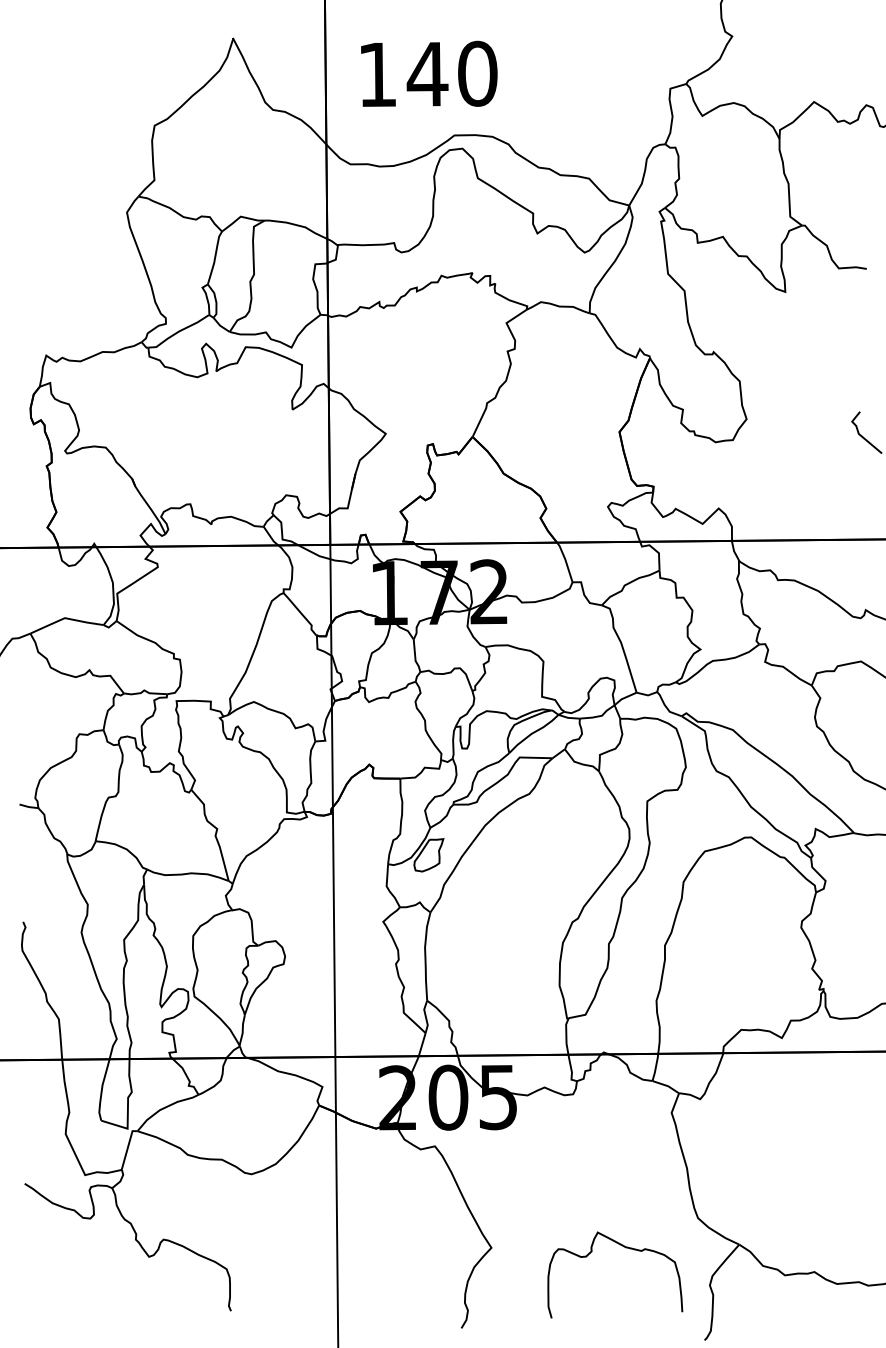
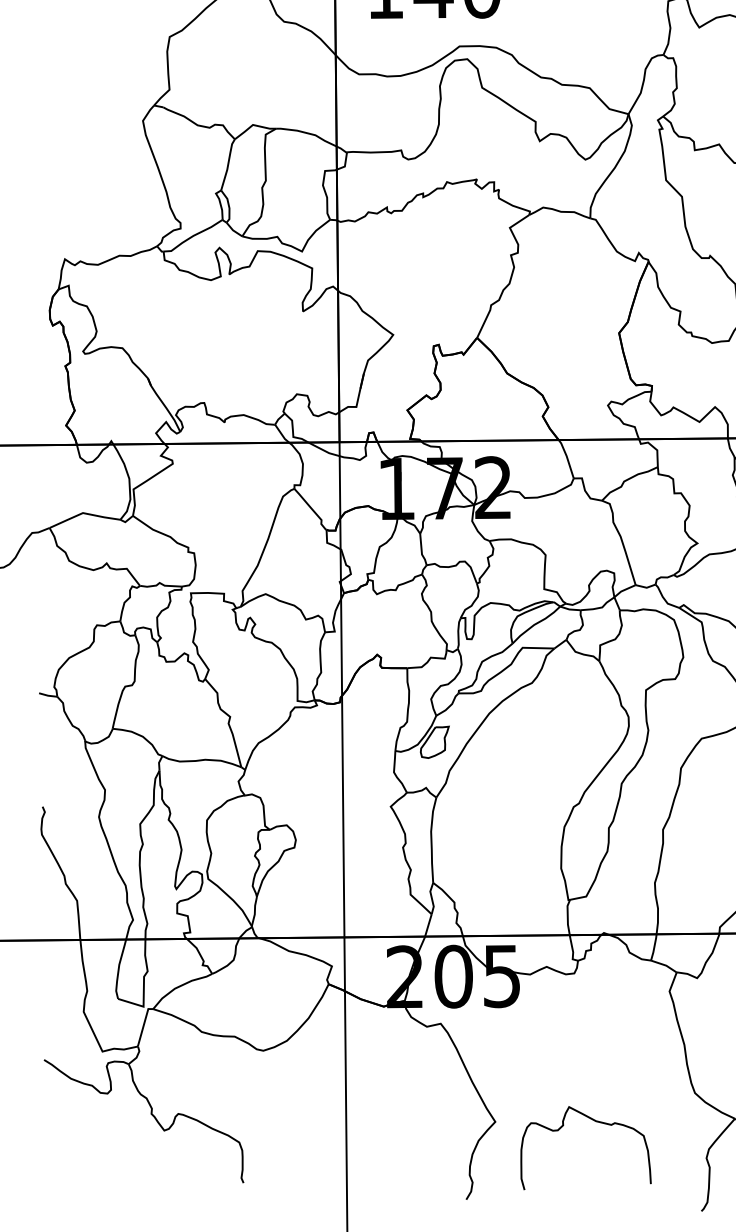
curve: (626, 1248) -> (596, 1122), moved

